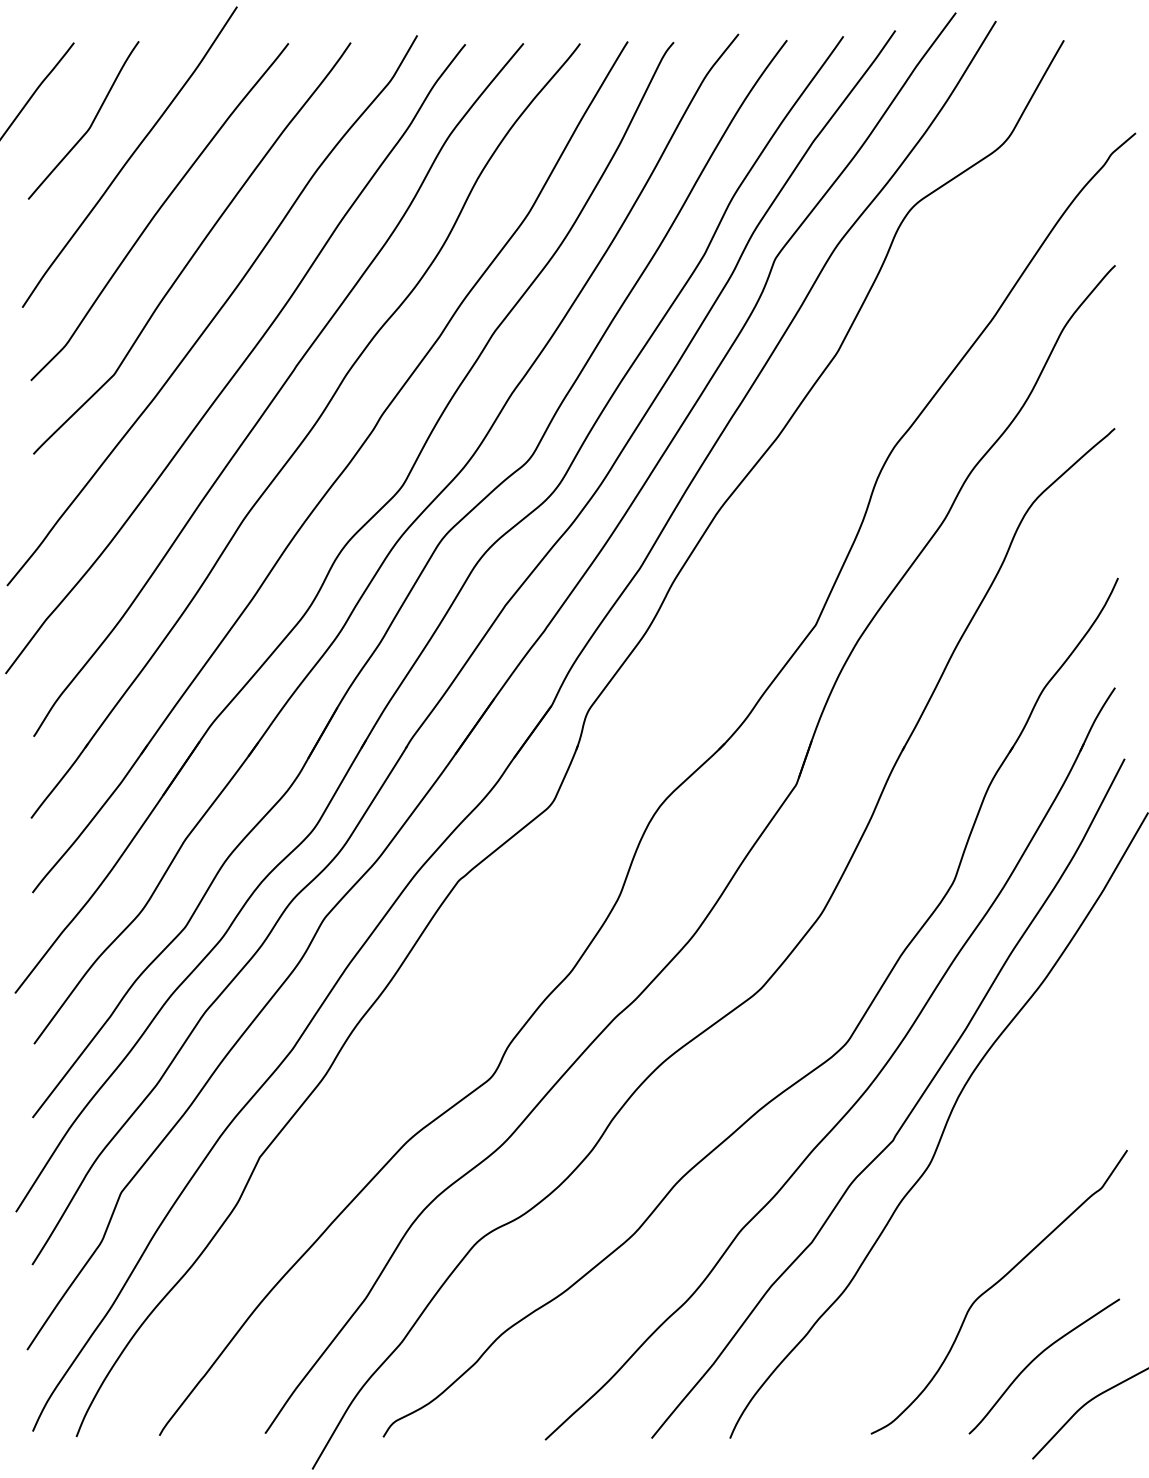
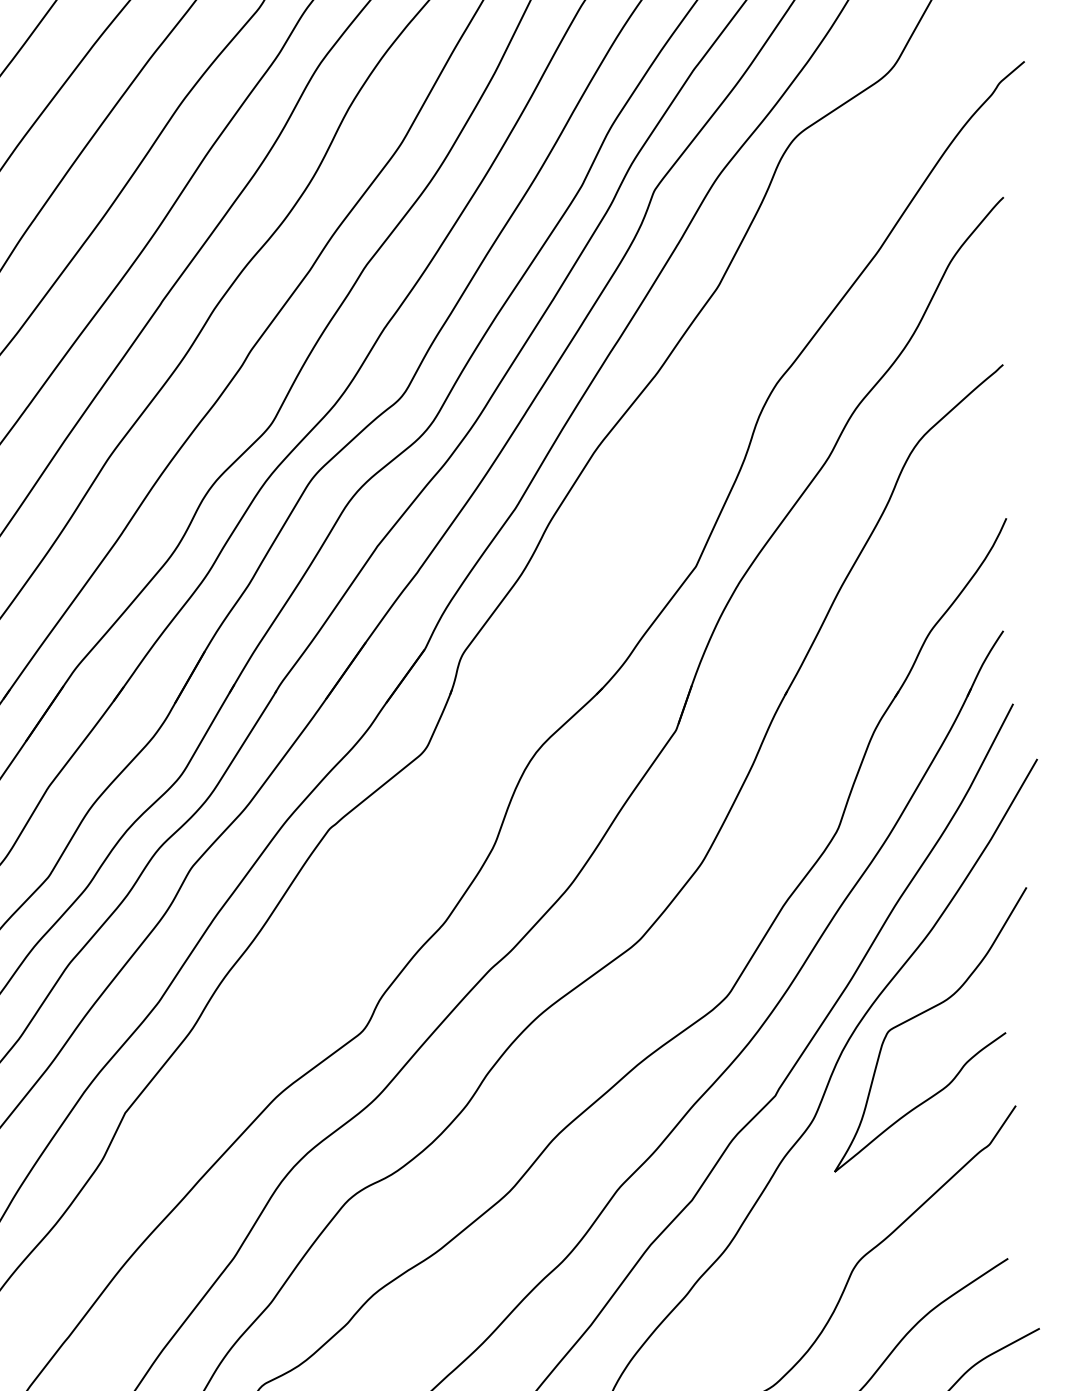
curve: (1037, 1060) -> (923, 1013), added

